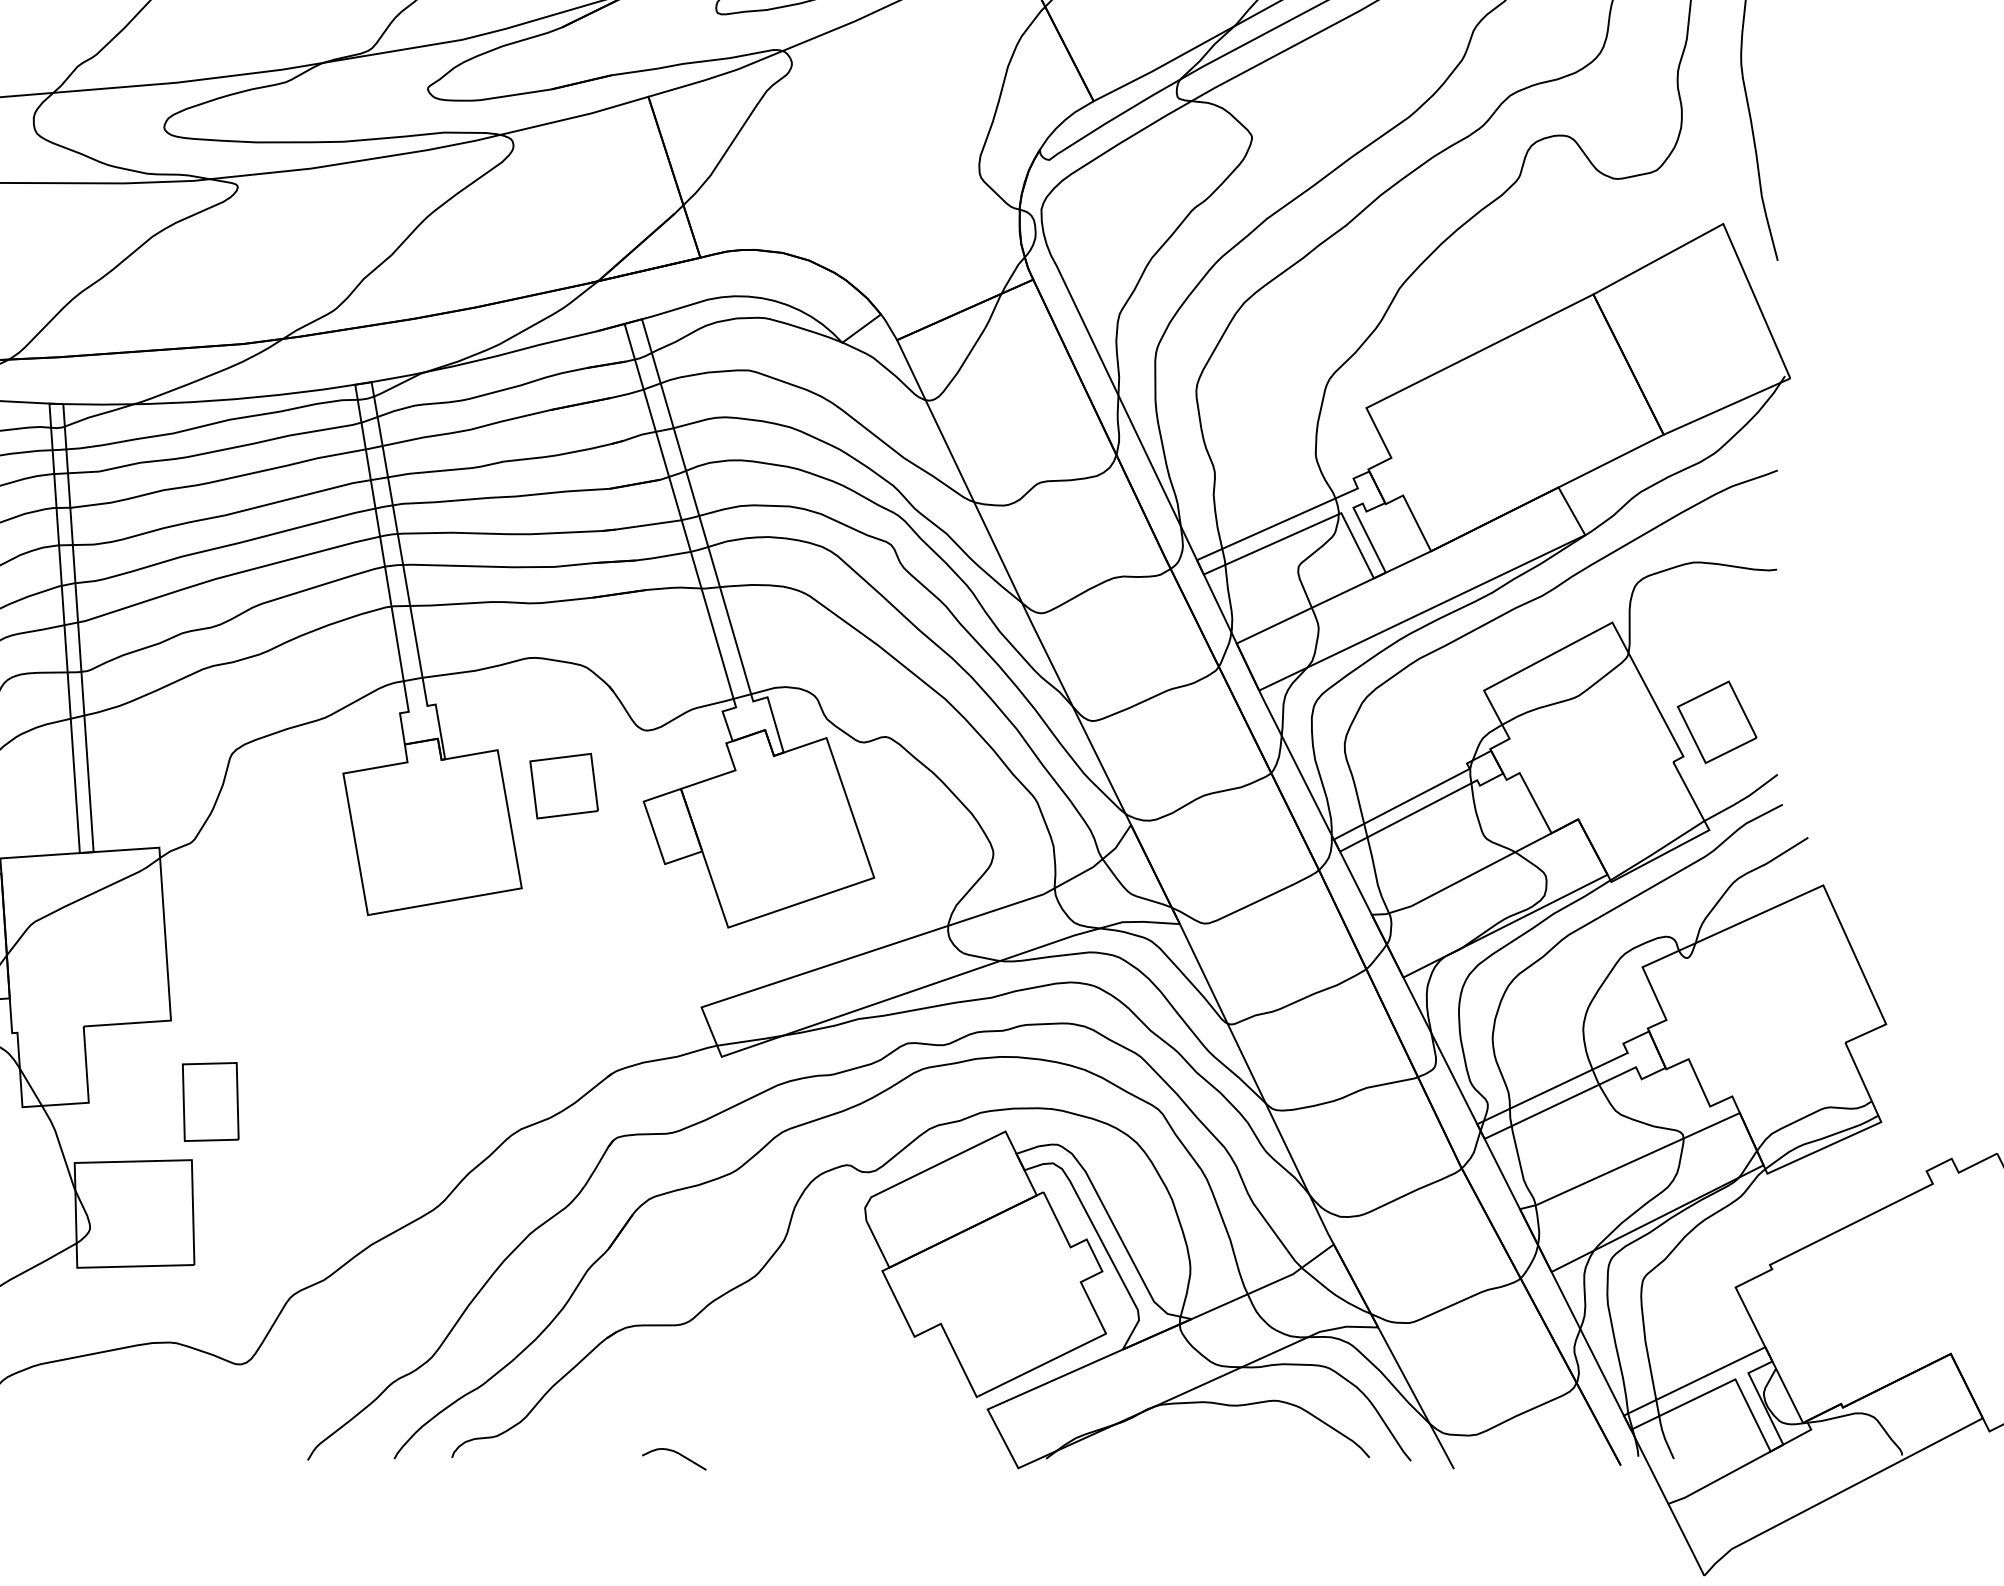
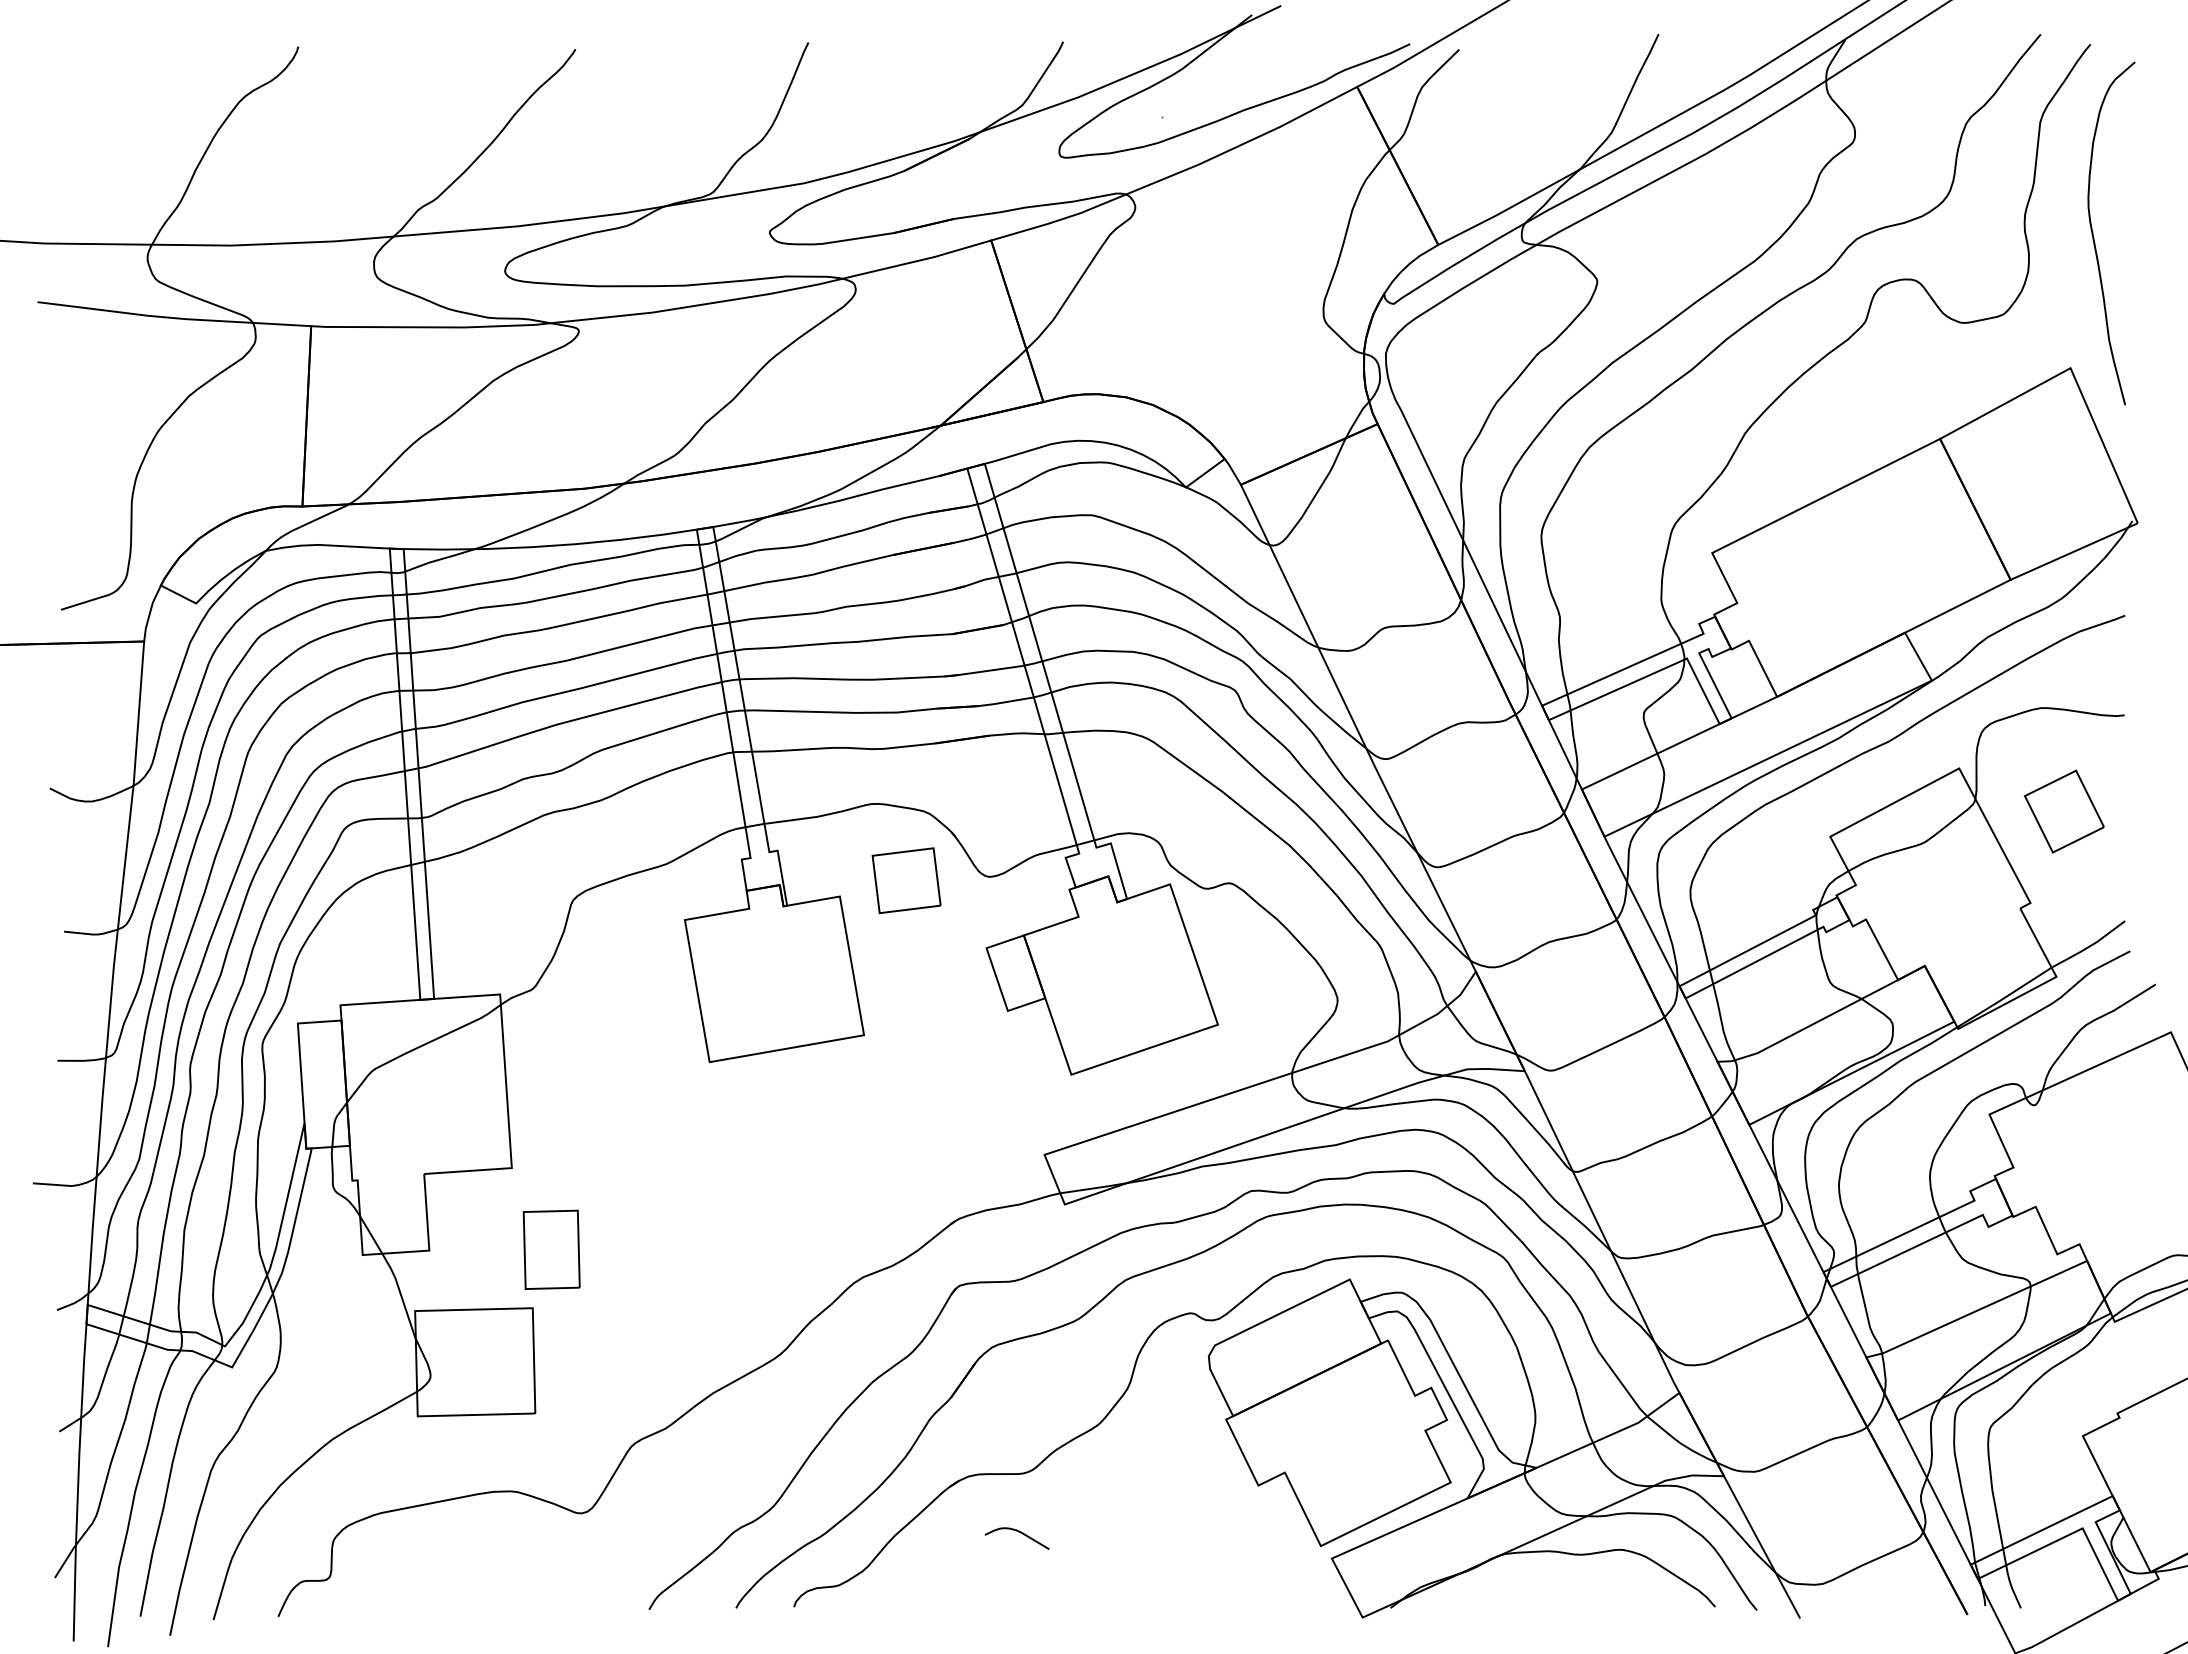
part: (1716, 722) -> (2063, 811), moved
part: (564, 785) -> (906, 880), moved
curve: (675, 1453) -> (1018, 1532), moved

